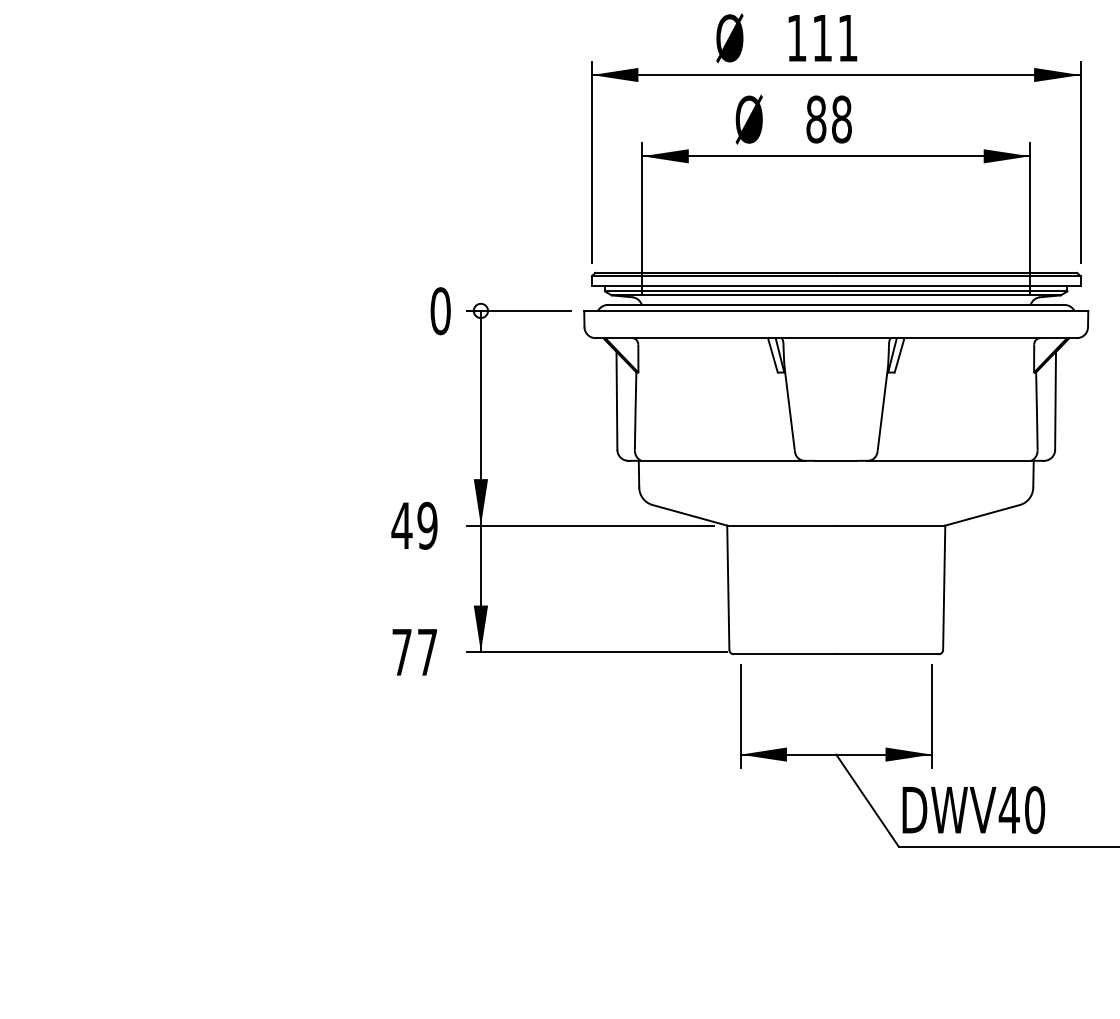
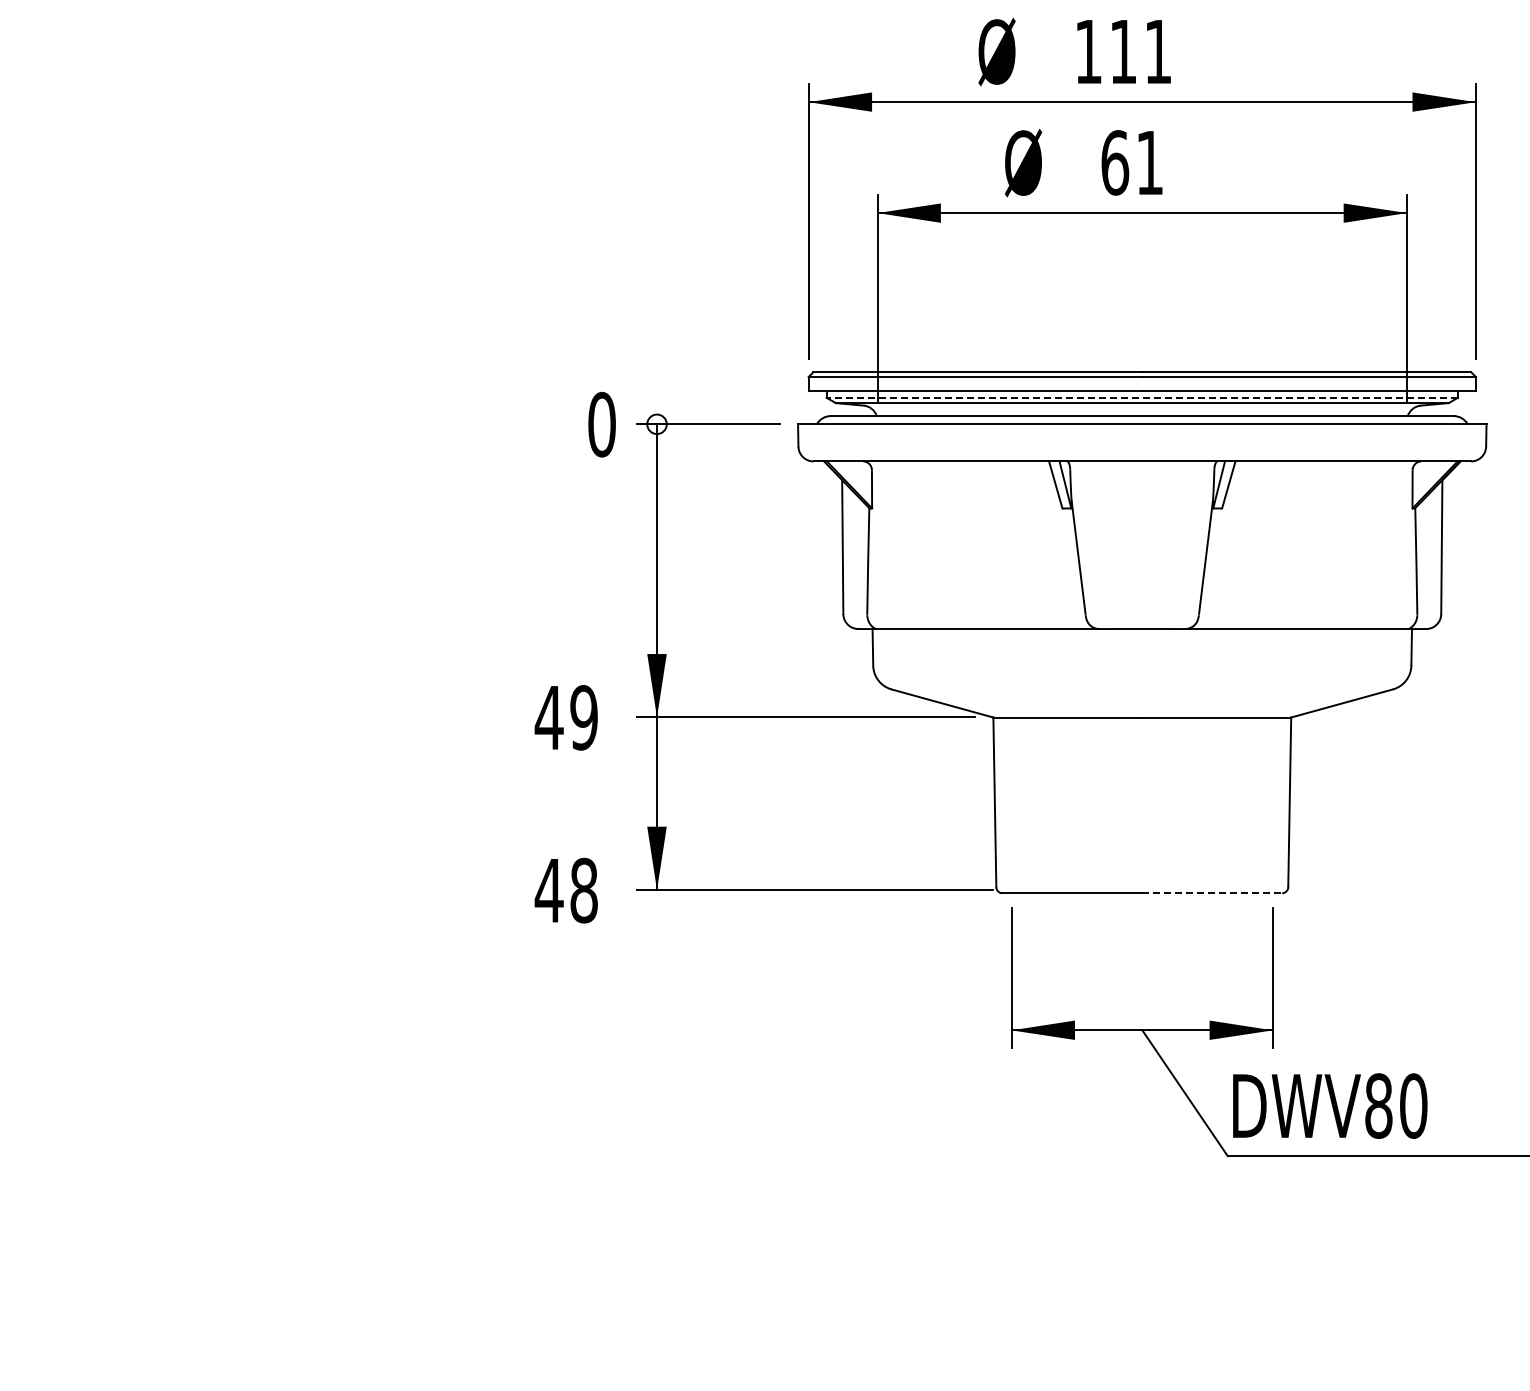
text: (829, 119) -> (1132, 162), 88 -> 61
line: (836, 291) -> (1142, 397), solid -> dashed
text: (413, 652) -> (565, 890), 77 -> 48
line: (887, 654) -> (1212, 893), solid -> dashed
text: (1009, 809) -> (1378, 1105), DWV40 -> DWV80

